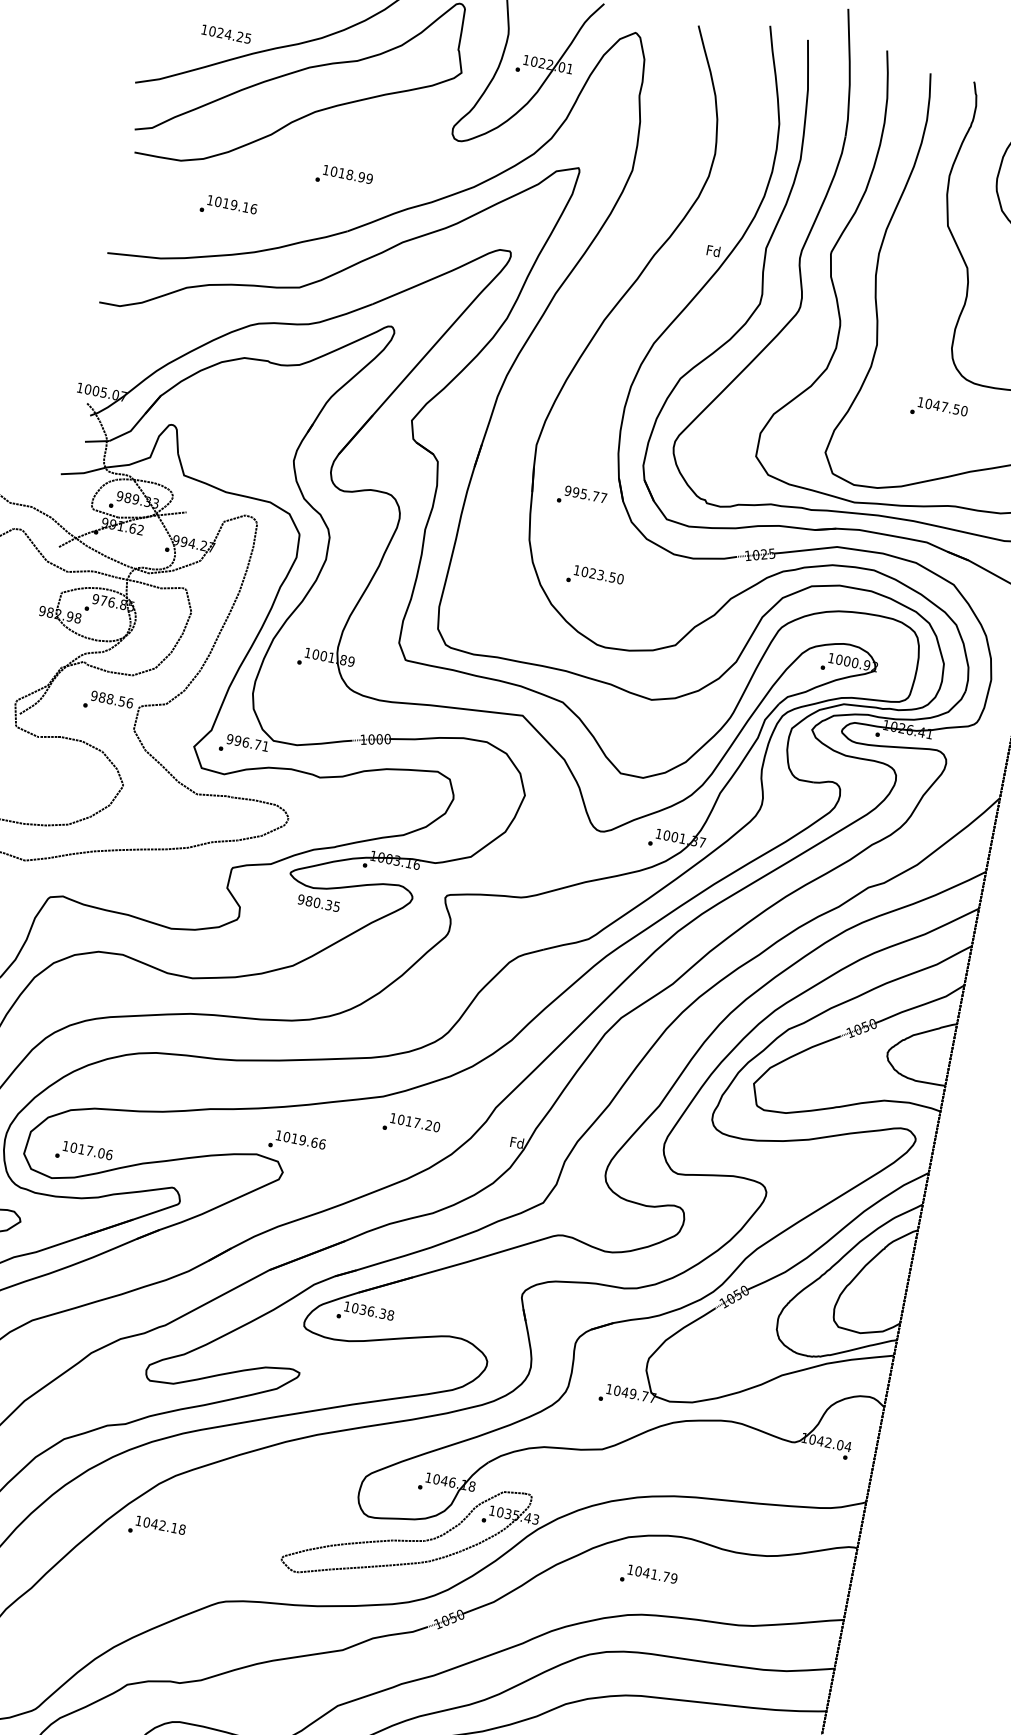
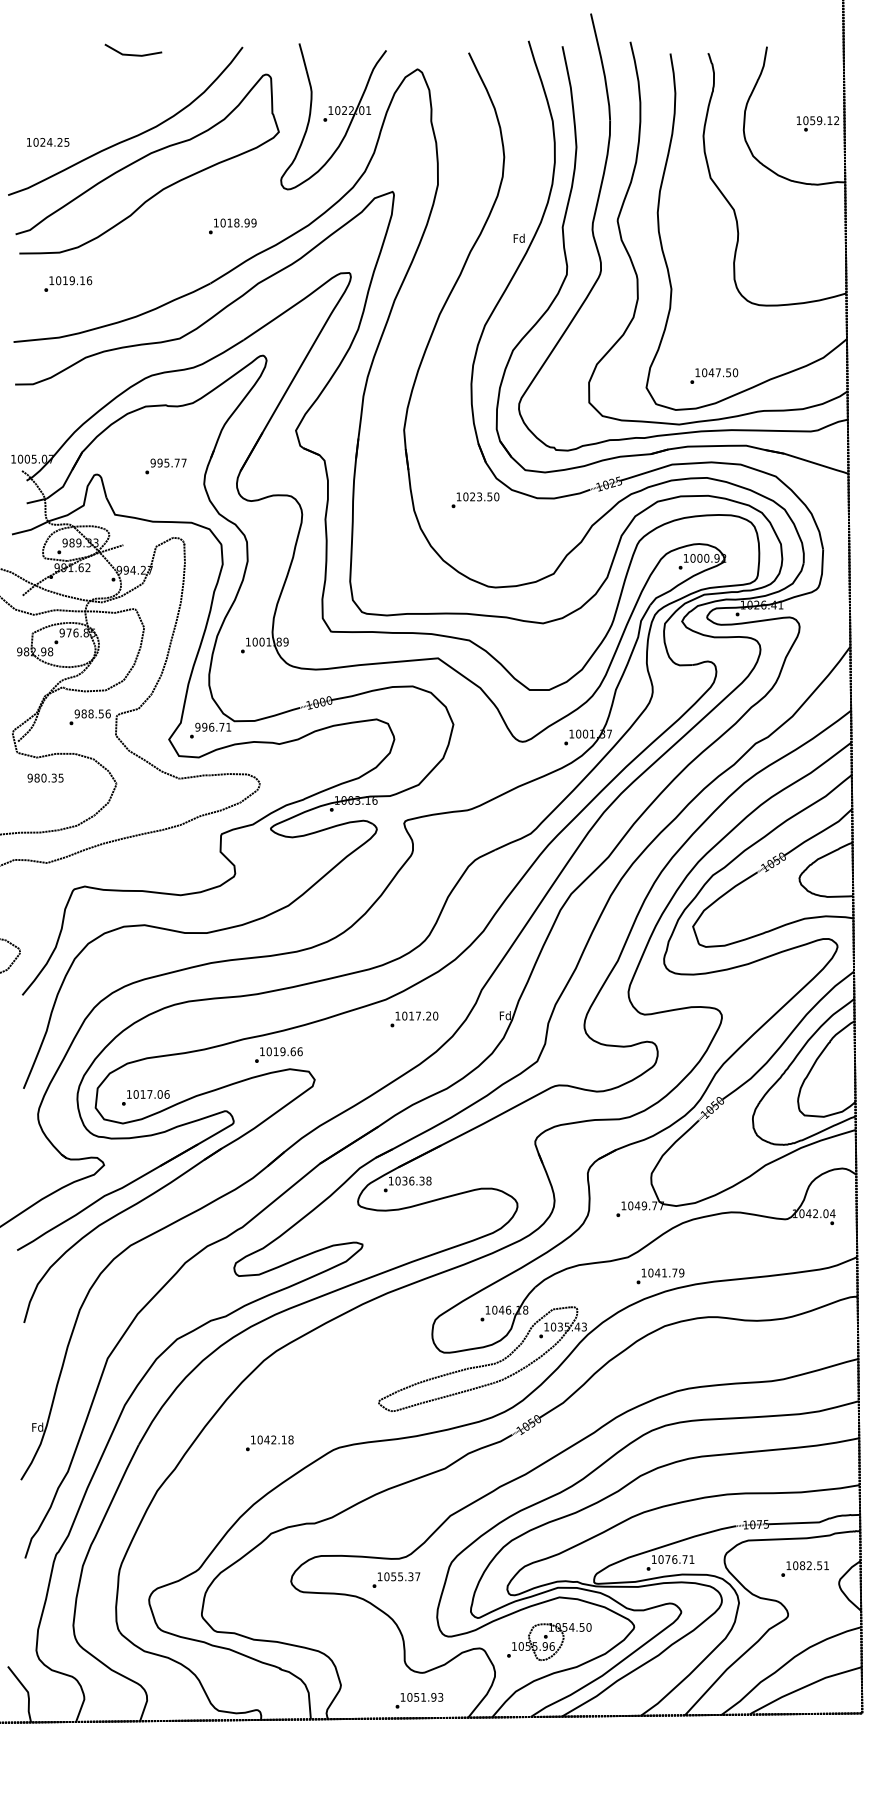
text: (226, 34) -> (48, 142), moved
text: (344, 177) -> (232, 226), moved
text: (229, 207) -> (68, 283), moved
text: (939, 409) -> (714, 375), moved
text: (581, 497) -> (165, 466), moved
text: (595, 578) -> (475, 500), moved
text: (318, 902) -> (45, 777), moved
text: (296, 1142) -> (278, 1054), moved
text: (156, 1528) -> (269, 1443), moved
text: (648, 1577) -> (660, 1276), moved

